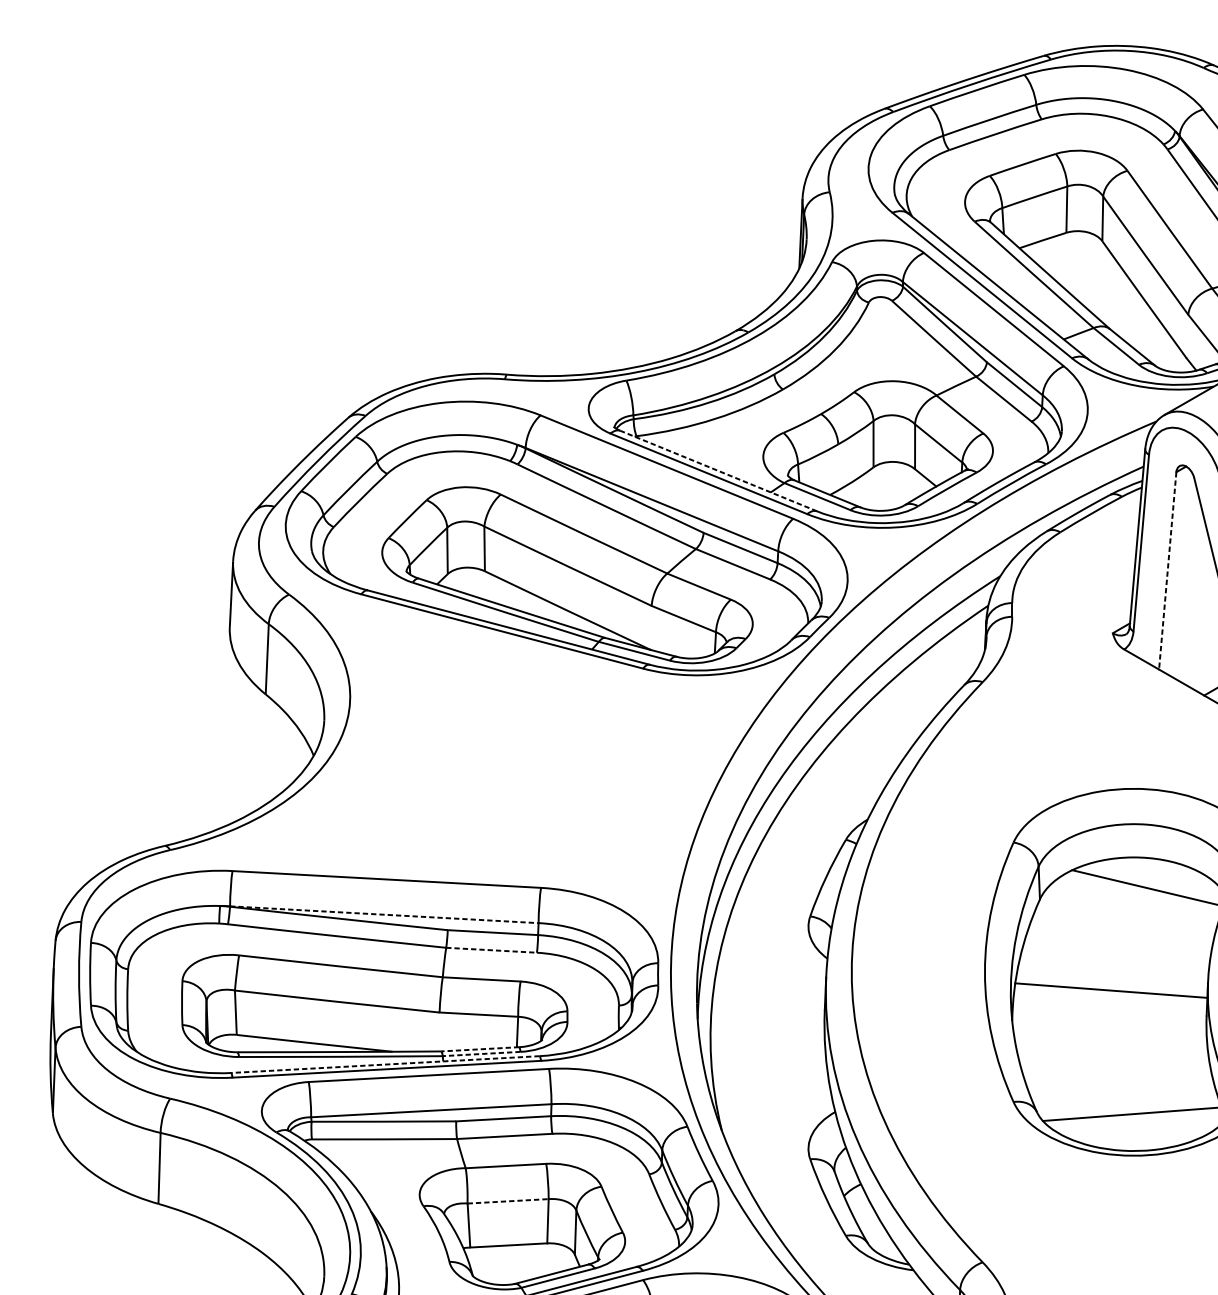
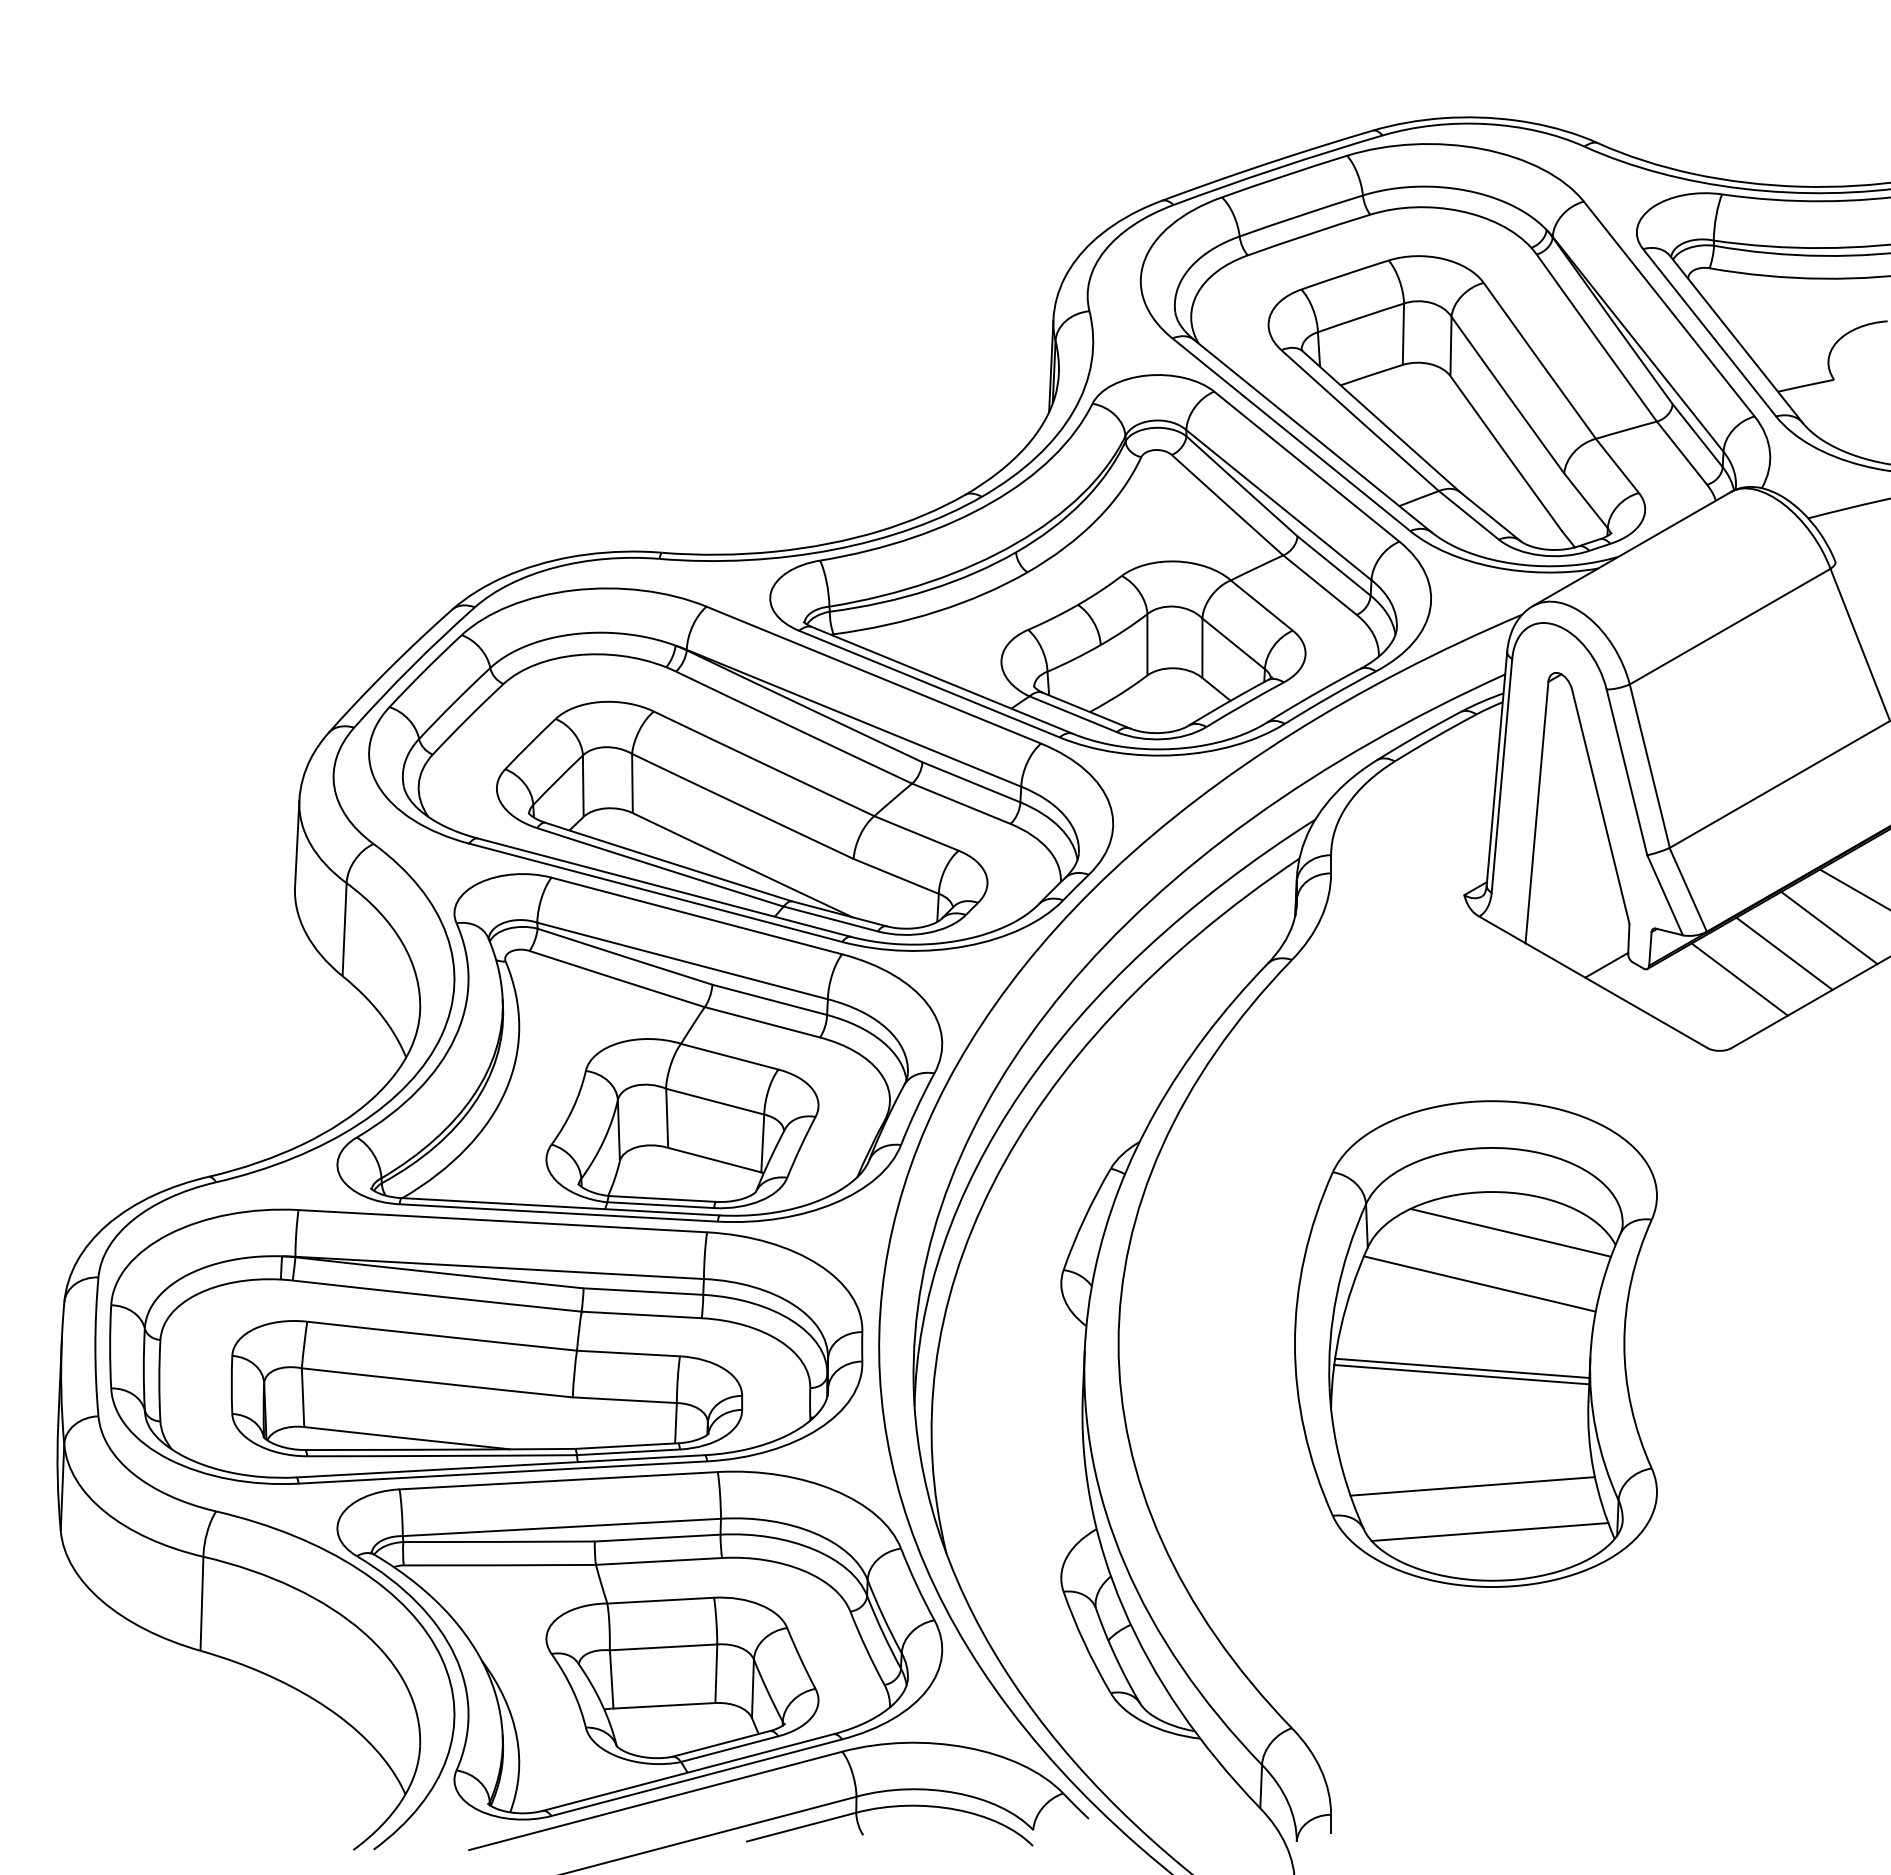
line: (718, 471) -> (942, 680), dashed -> solid
line: (1167, 571) -> (1536, 813), dashed -> solid
part: (489, 748) -> (639, 1047), added
line: (384, 914) -> (499, 1267), dashed -> solid
line: (1124, 926) -> (1479, 1283), added
line: (492, 949) -> (642, 1314), dashed -> solid
line: (1110, 995) -> (1461, 1374), added
line: (480, 1049) -> (626, 1446), dashed -> solid
line: (481, 1054) -> (628, 1452), dashed -> solid
line: (385, 1064) -> (501, 1466), dashed -> solid
line: (1119, 1079) -> (1472, 1486), added
line: (508, 1201) -> (663, 1647), dashed -> solid

